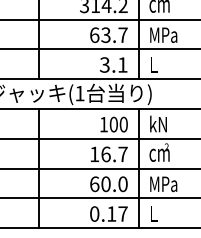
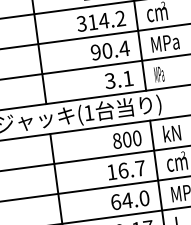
text: (109, 35) -> (110, 50), 63.7 -> 90.4
text: (153, 64) -> (159, 73), L -> MPa
text: (103, 124) -> (116, 140), 100 -> 800
text: (105, 184) -> (126, 200), 60.0 -> 64.0

